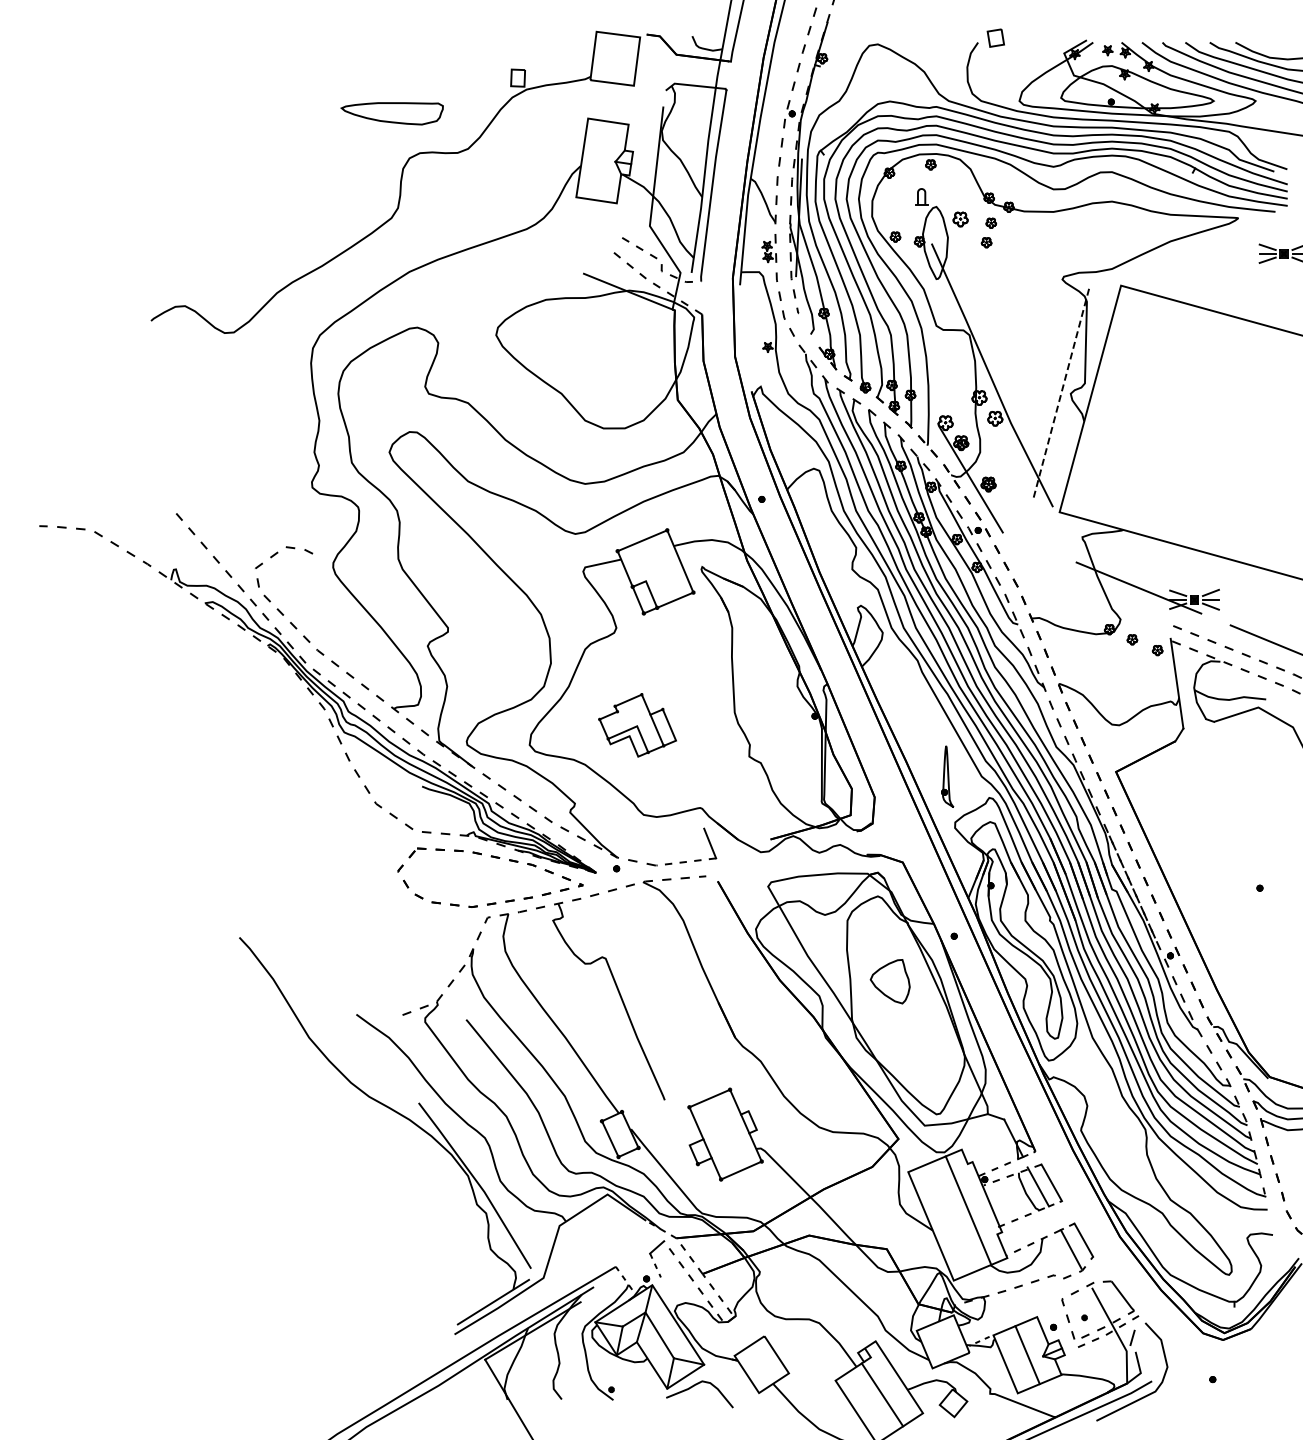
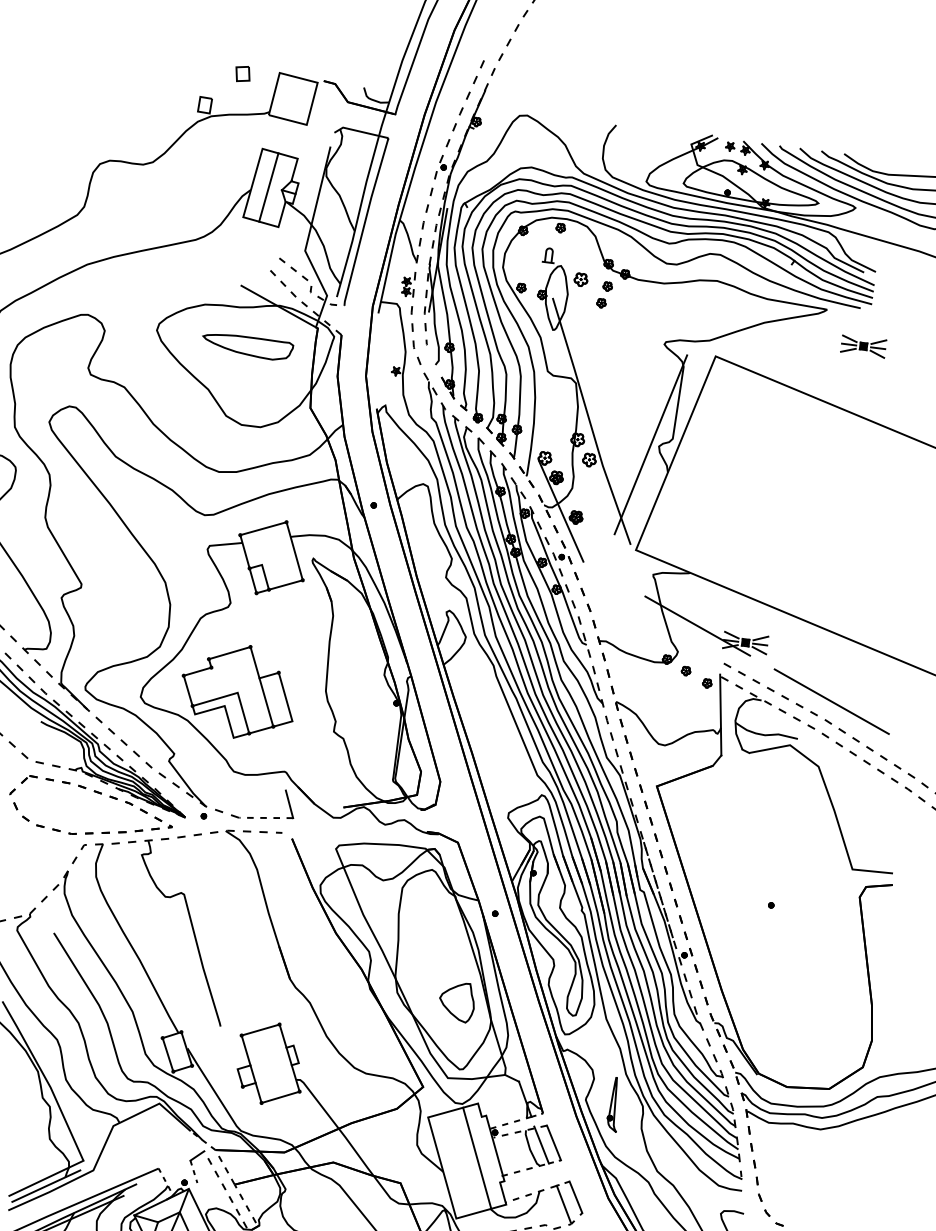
part: (995, 37) -> (242, 73), moved
part: (391, 113) -> (246, 346), moved
line: (600, 160) -> (268, 187), added
line: (1061, 392) -> (651, 444), dashed -> solid
part: (637, 725) -> (238, 691), size x1.67
part: (947, 776) -> (614, 1104), moved
part: (889, 981) -> (456, 1001), moved
line: (492, 1293) -> (46, 1178), added

